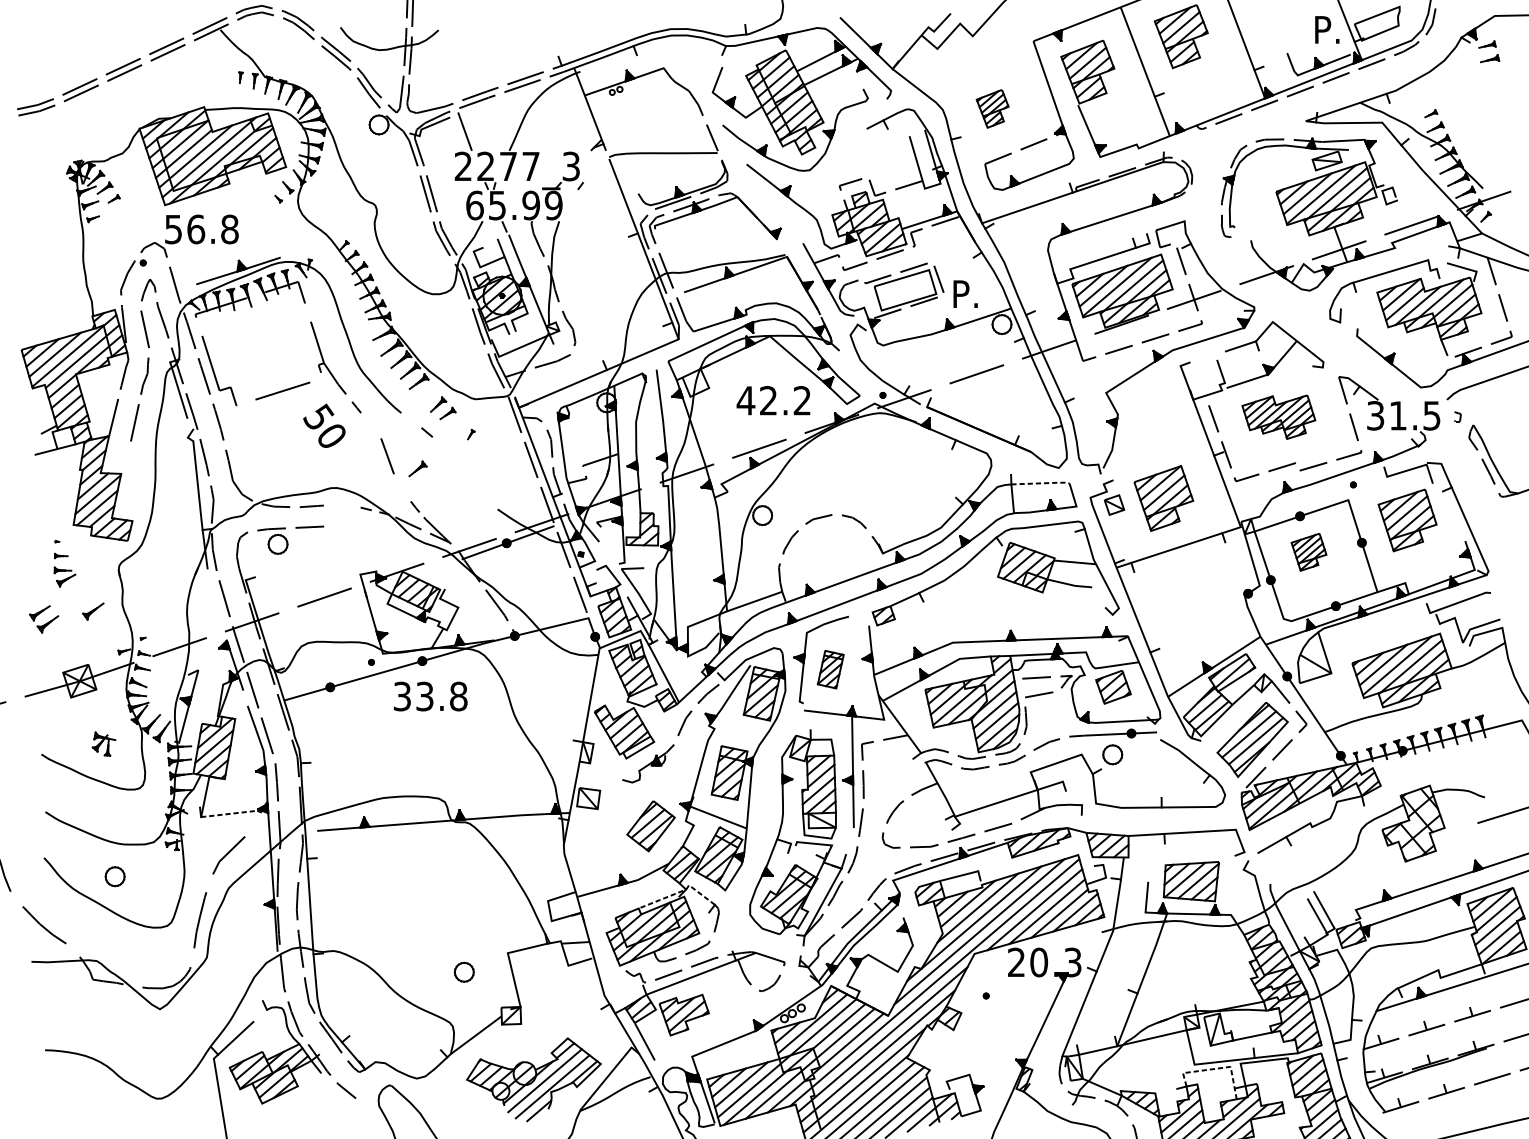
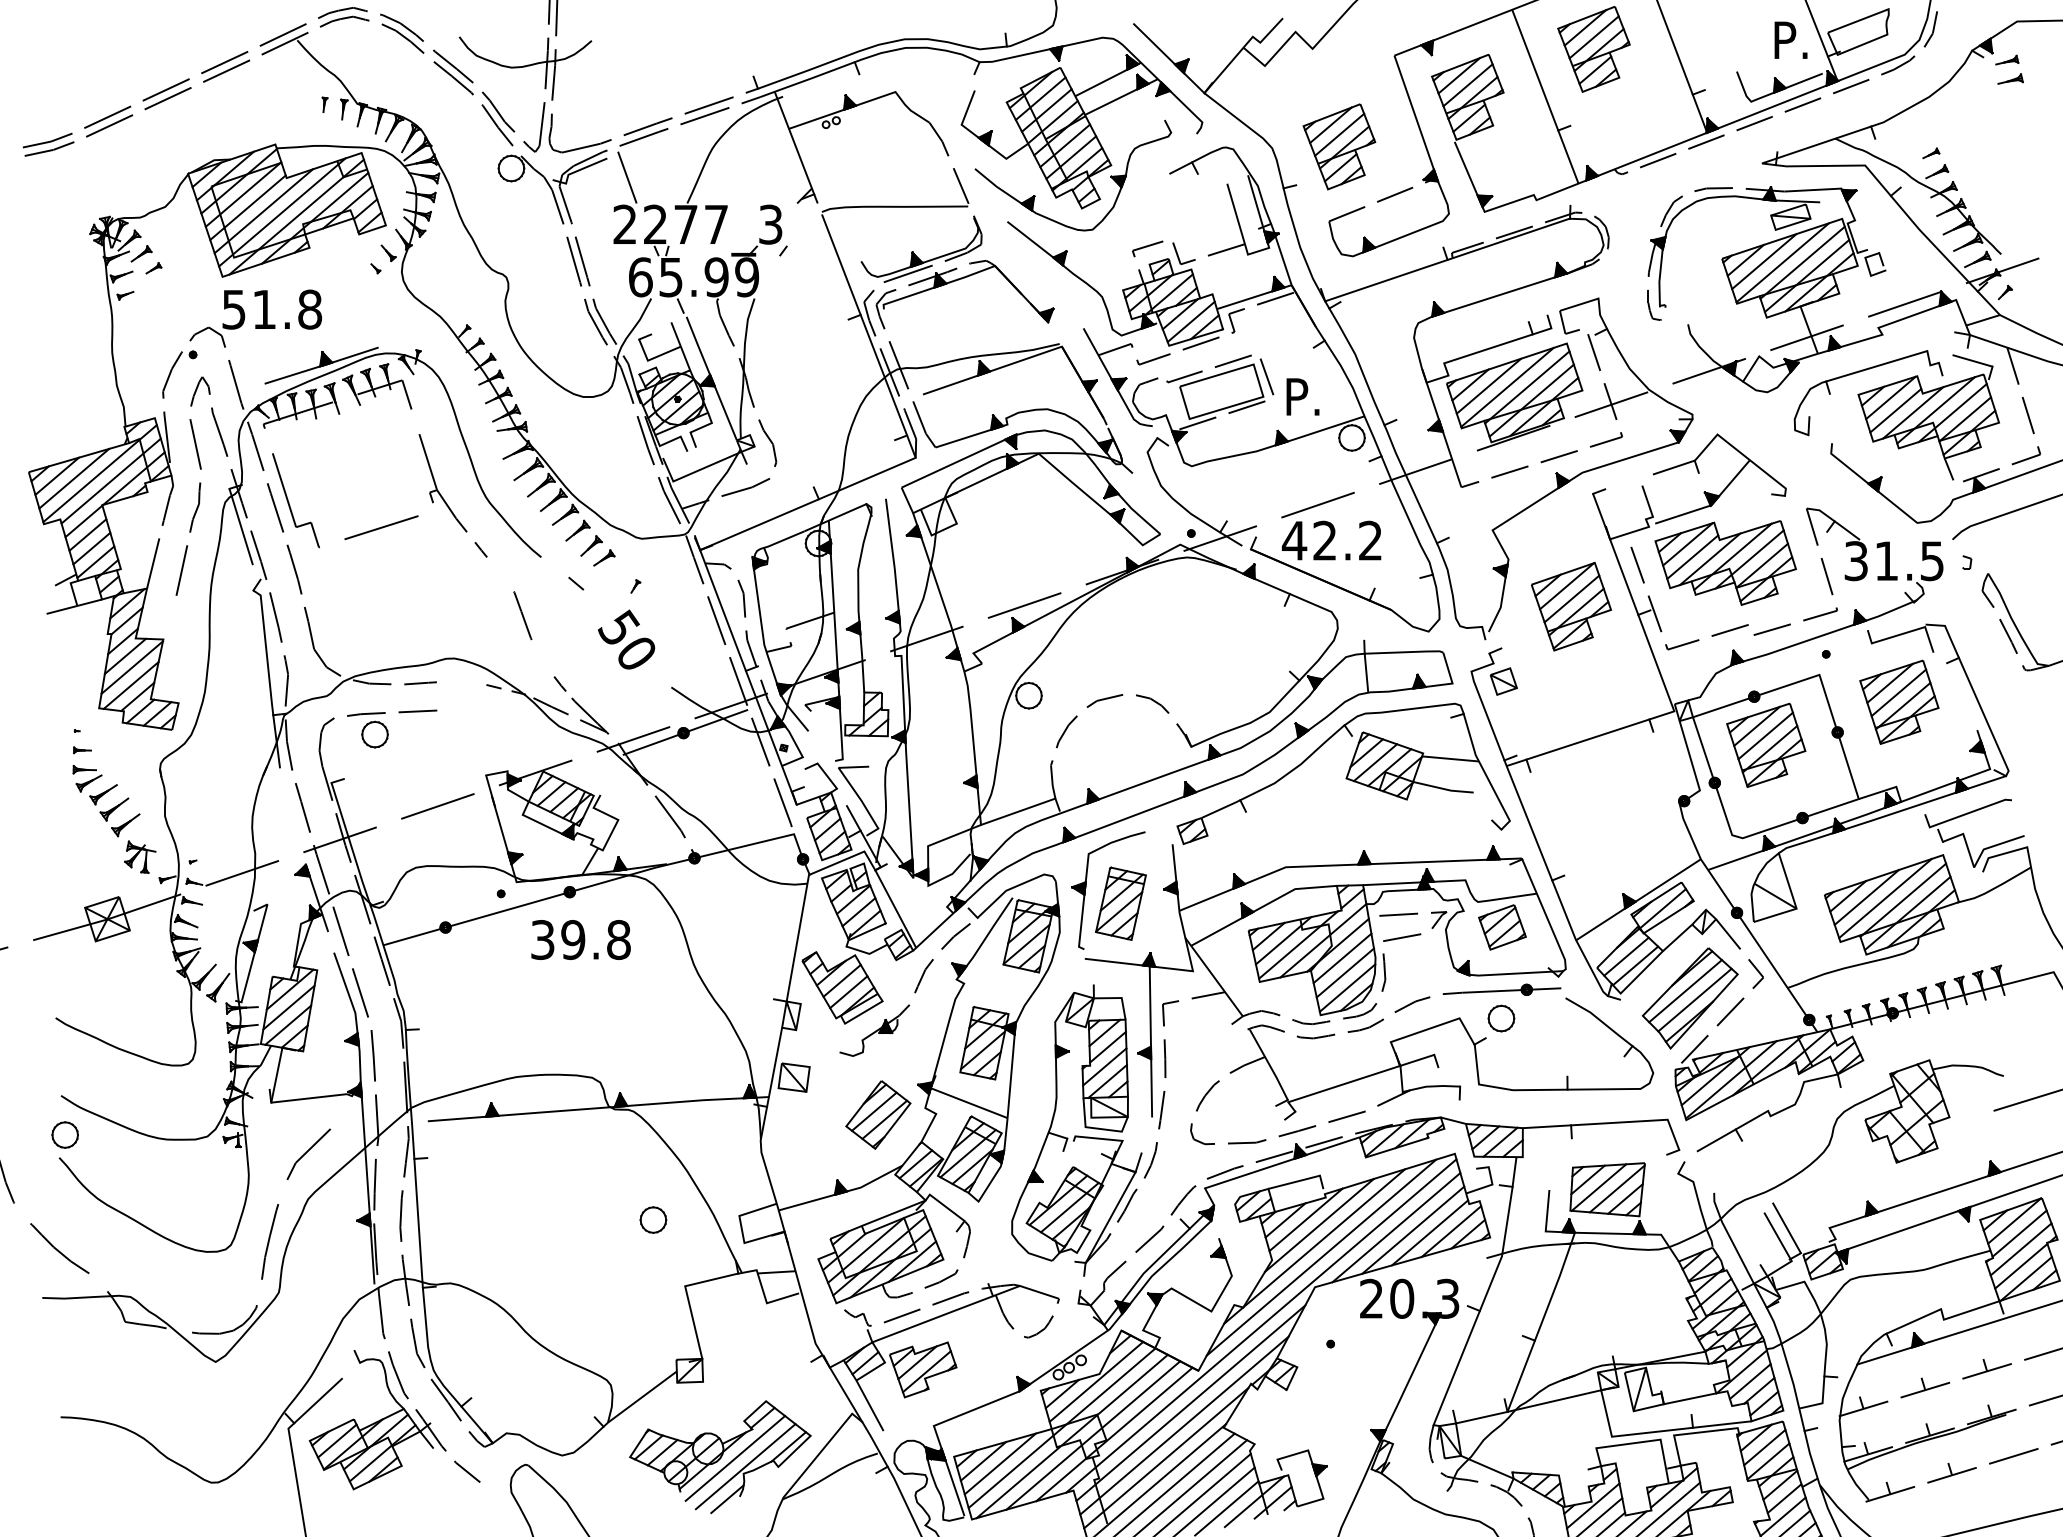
part: (992, 108) -> (1339, 146), size x1.67
text: (196, 229) -> (264, 309), 56.8 -> 51.8
text: (773, 400) -> (1331, 540), moved
part: (1278, 416) -> (1725, 562), size x1.43
text: (324, 425) -> (626, 639), moved
part: (417, 468) -> (577, 530), moved
line: (1041, 483) -> (1405, 652), dashed -> solid
part: (1163, 498) -> (1571, 606), moved
part: (1309, 551) -> (1766, 744), size x1.67
part: (45, 623) -> (111, 808), moved
part: (830, 669) -> (1120, 903), size x1.43
text: (425, 696) -> (573, 939), 33.8 -> 39.8
part: (104, 743) -> (140, 856), moved
line: (229, 814) -> (309, 1098), dashed -> solid
part: (114, 876) -> (64, 1134), moved
line: (680, 891) -> (918, 1203), dashed -> solid
part: (464, 971) -> (653, 1219), moved
line: (1216, 1068) -> (1641, 1442), dashed -> solid

